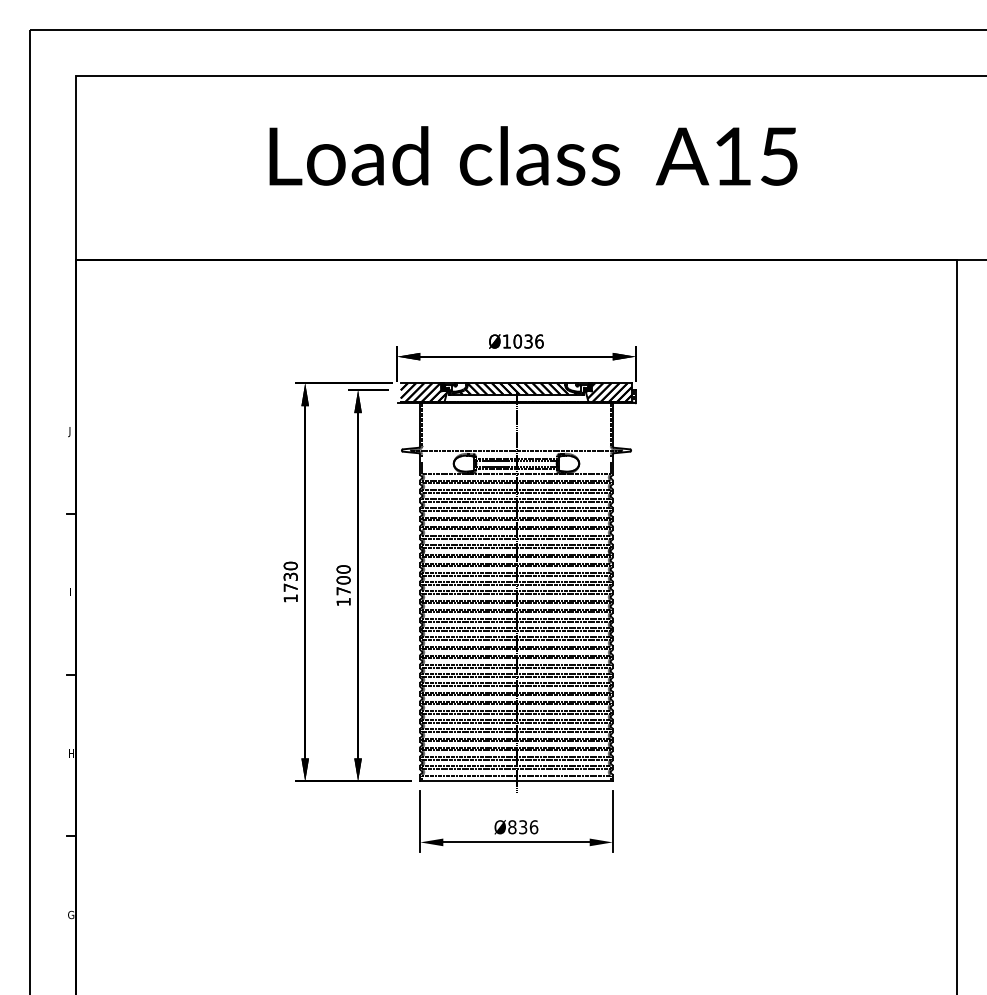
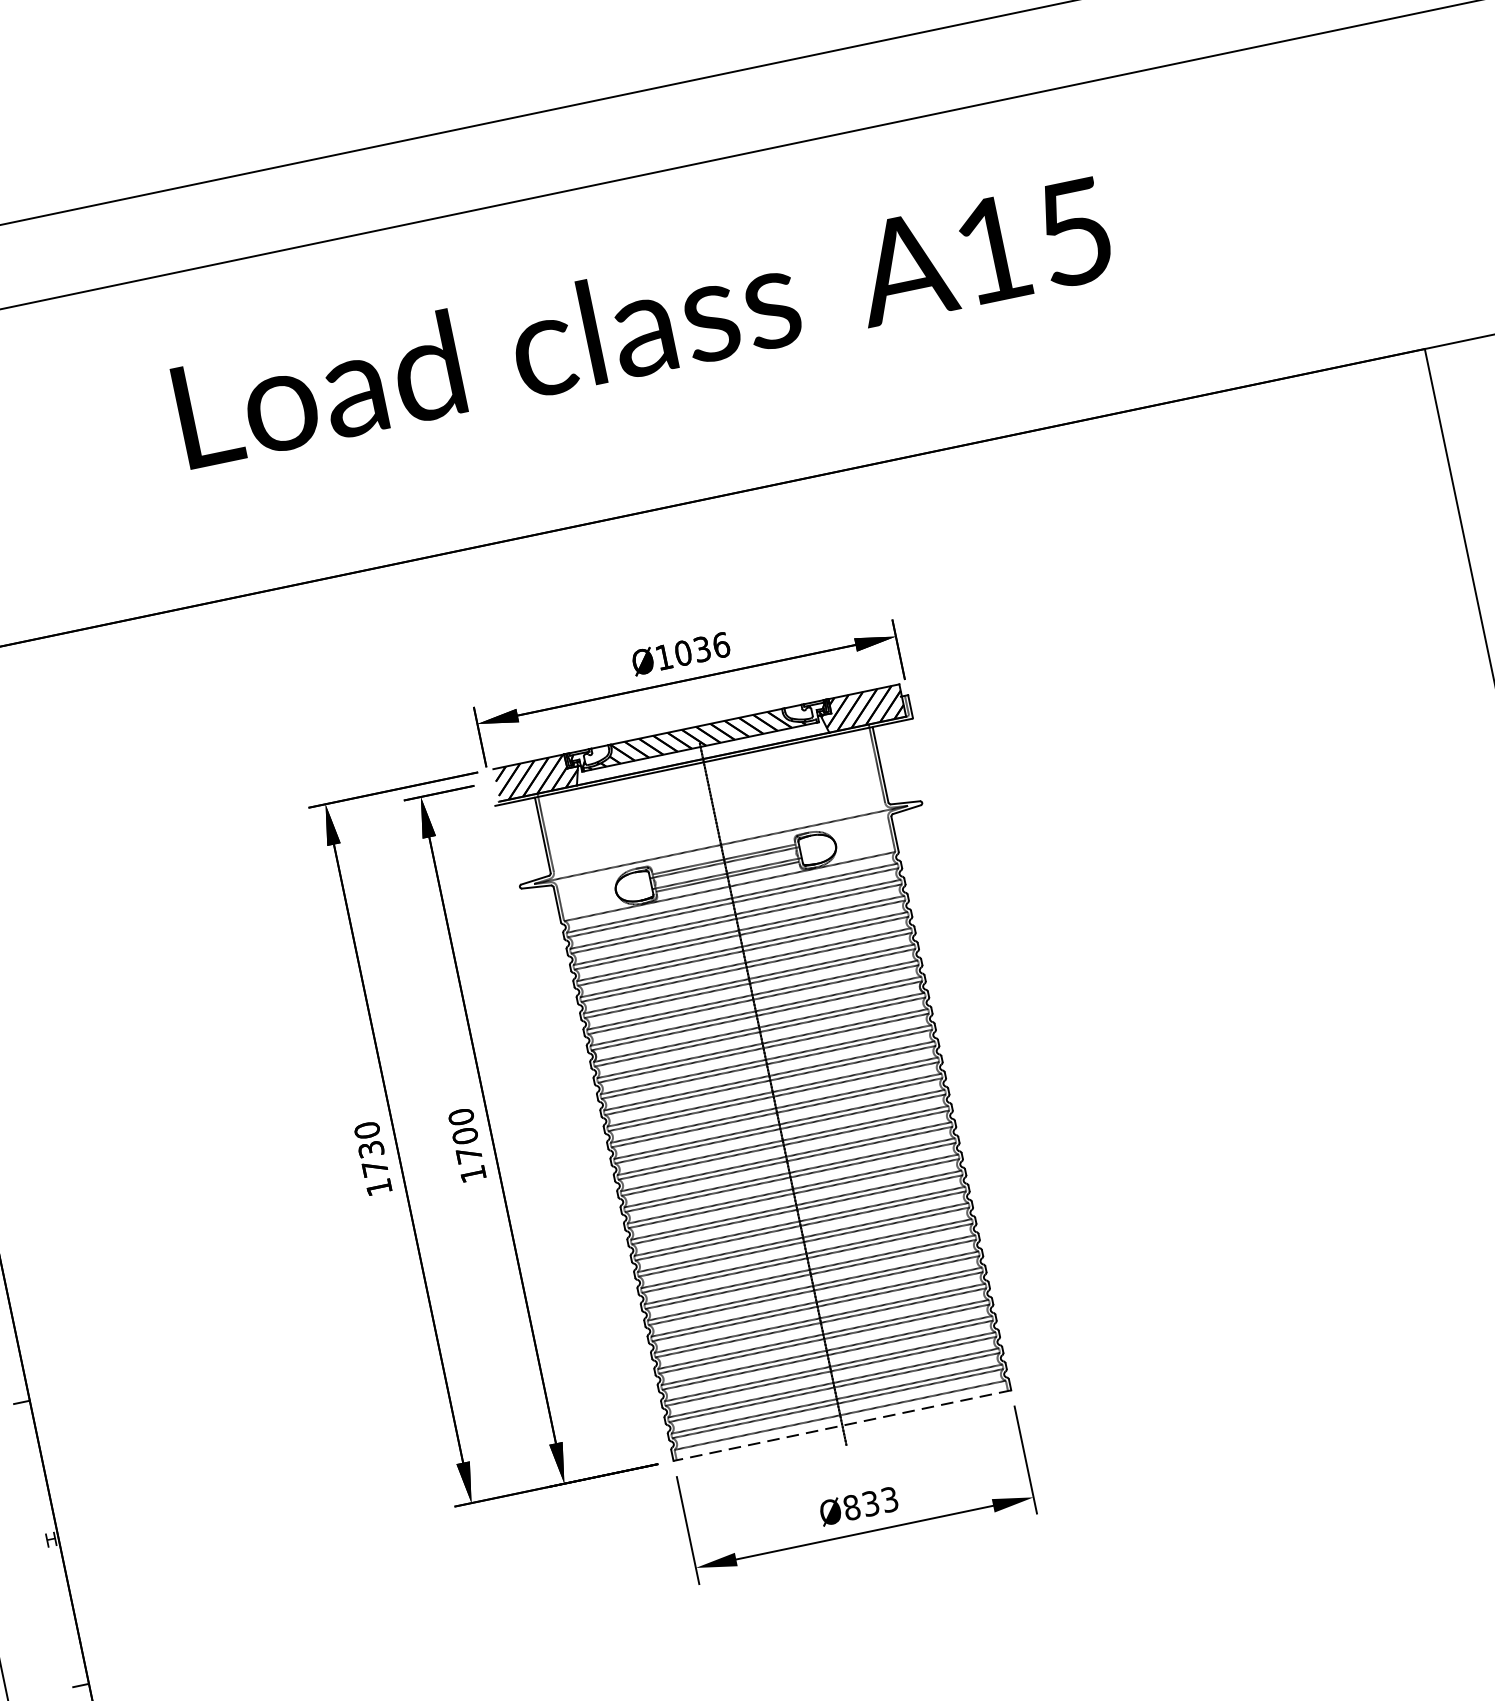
line: (516, 781) -> (842, 1425), solid -> dashed
text: (533, 827) -> (889, 1500), Ø836 -> Ø833

